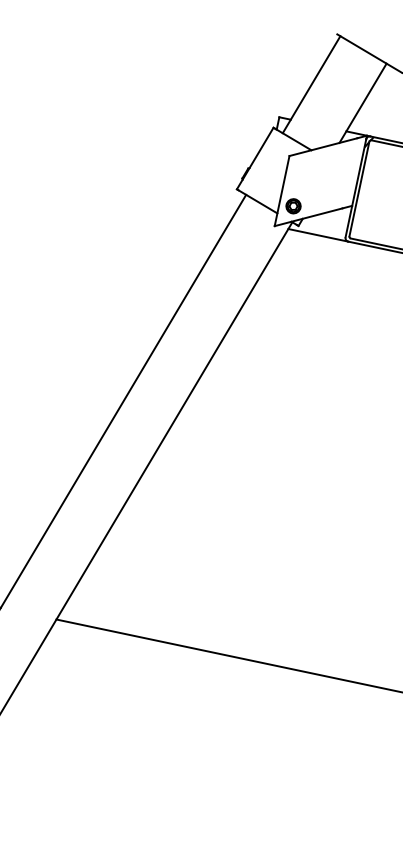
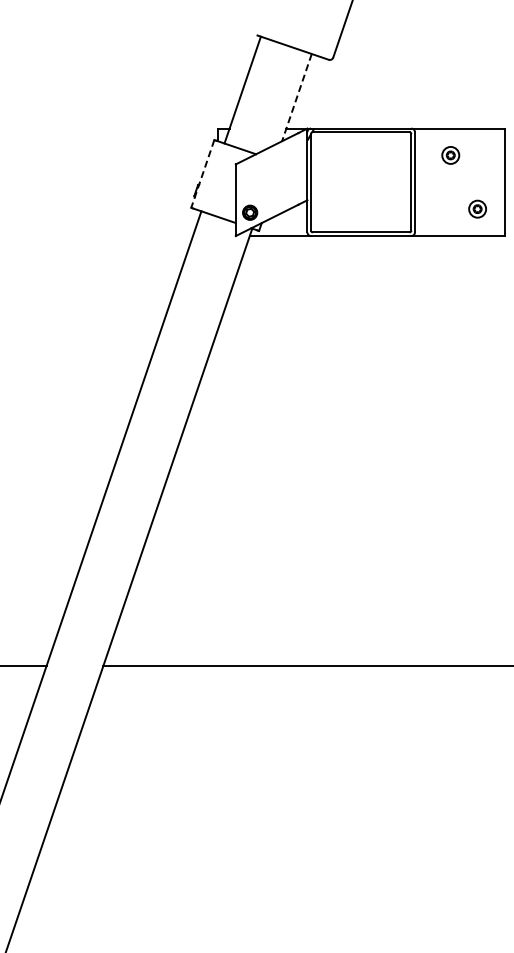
line: (362, 104) -> (296, 98), solid -> dashed
line: (255, 158) -> (202, 173), solid -> dashed

